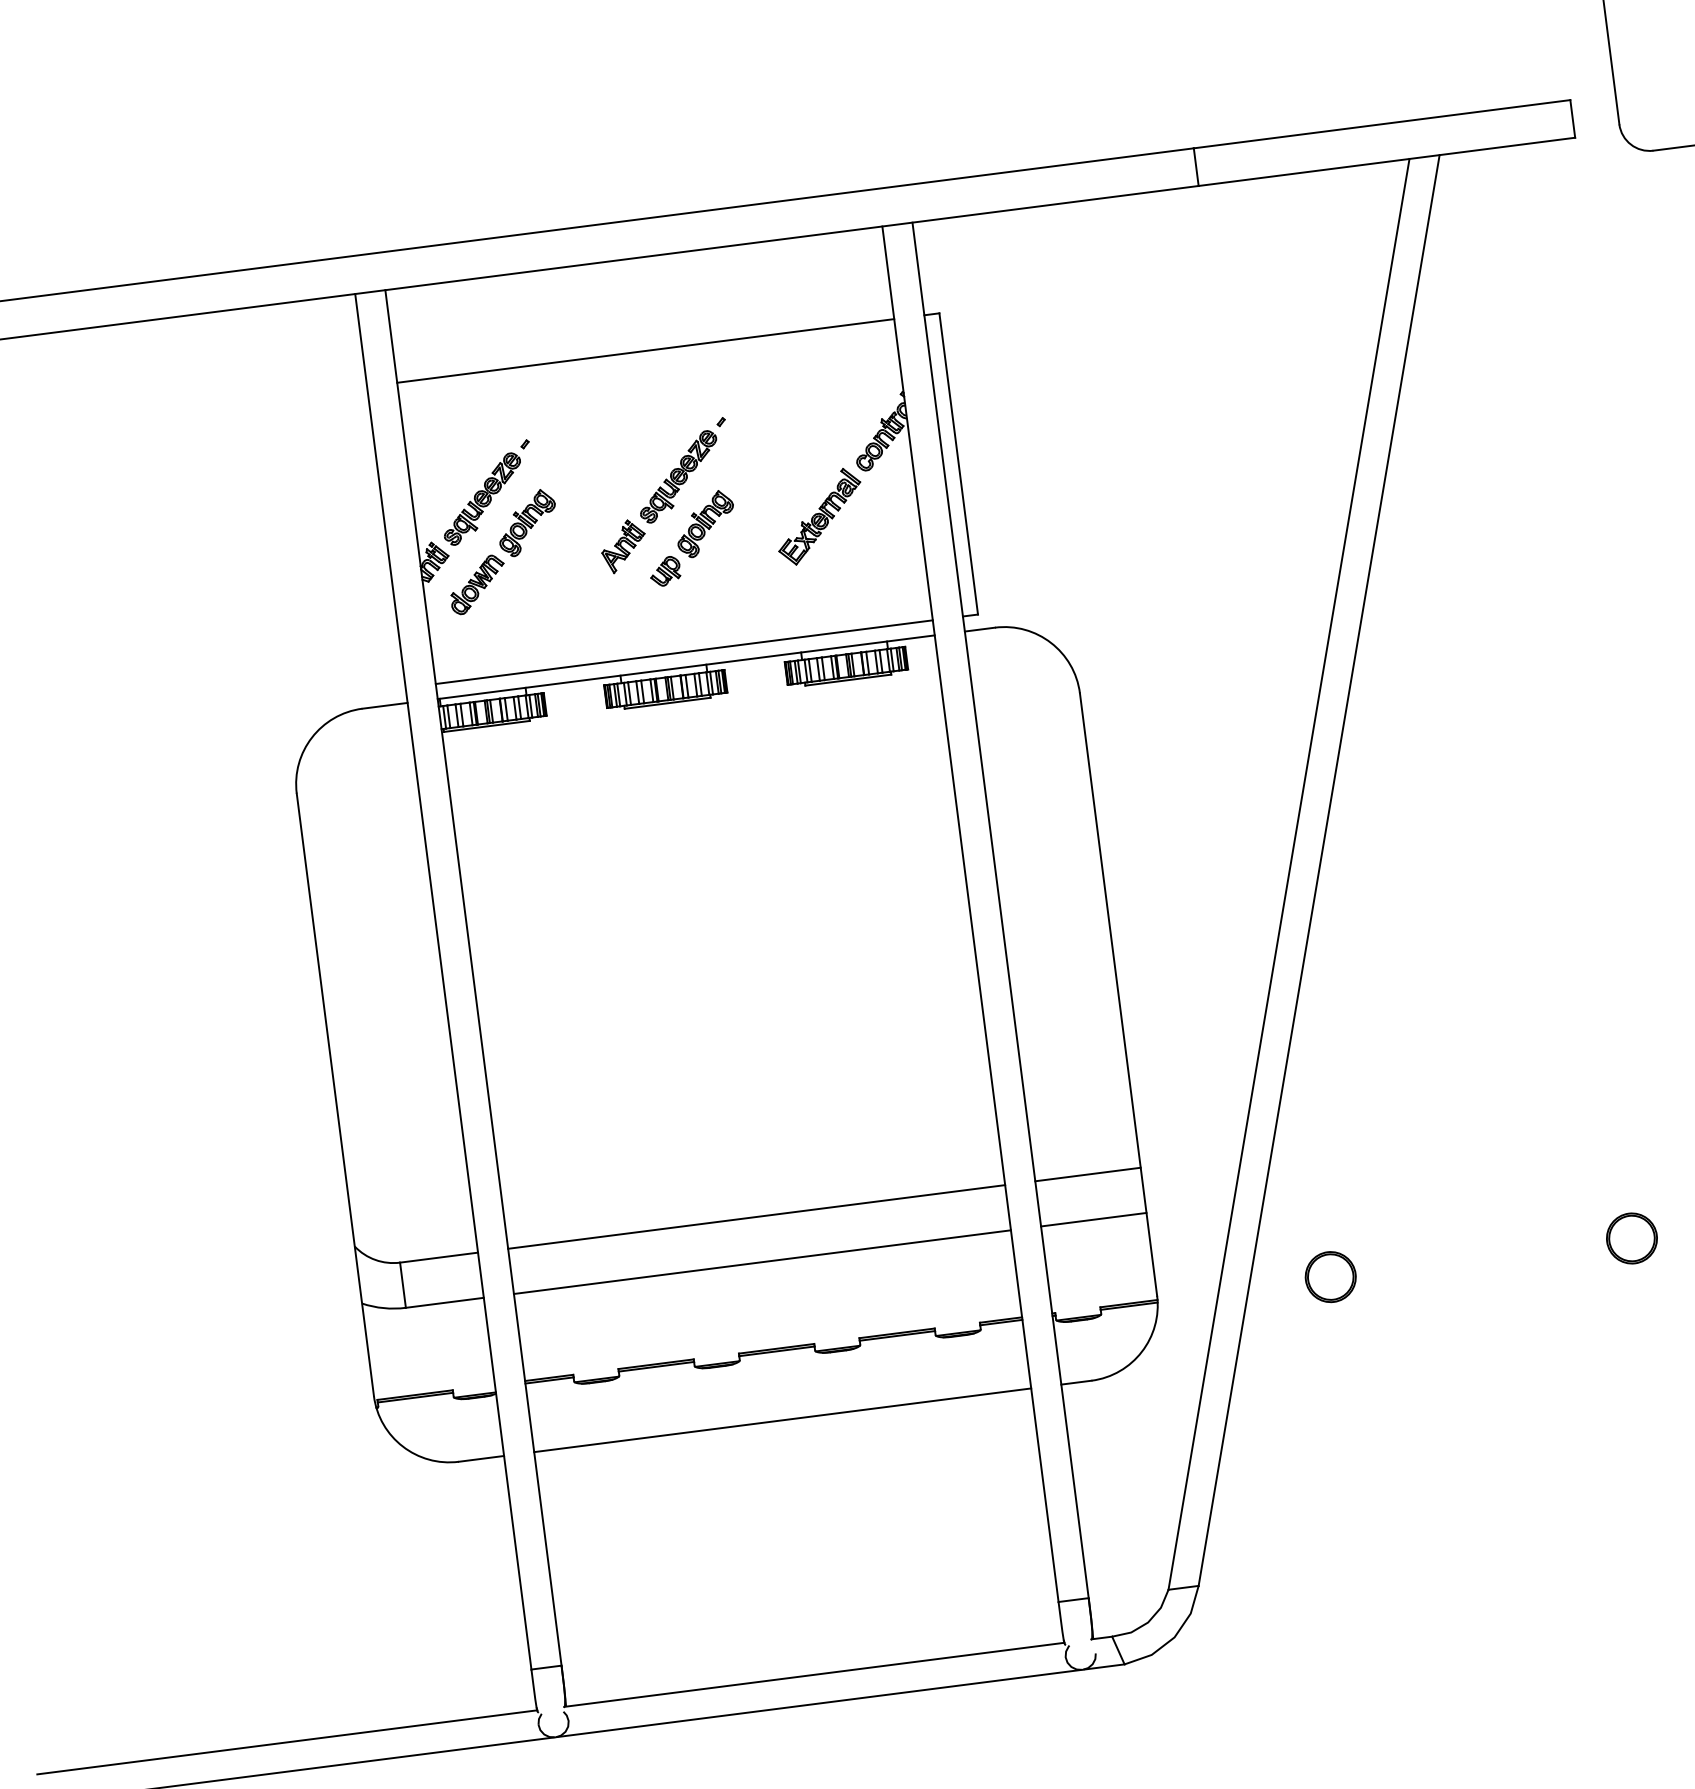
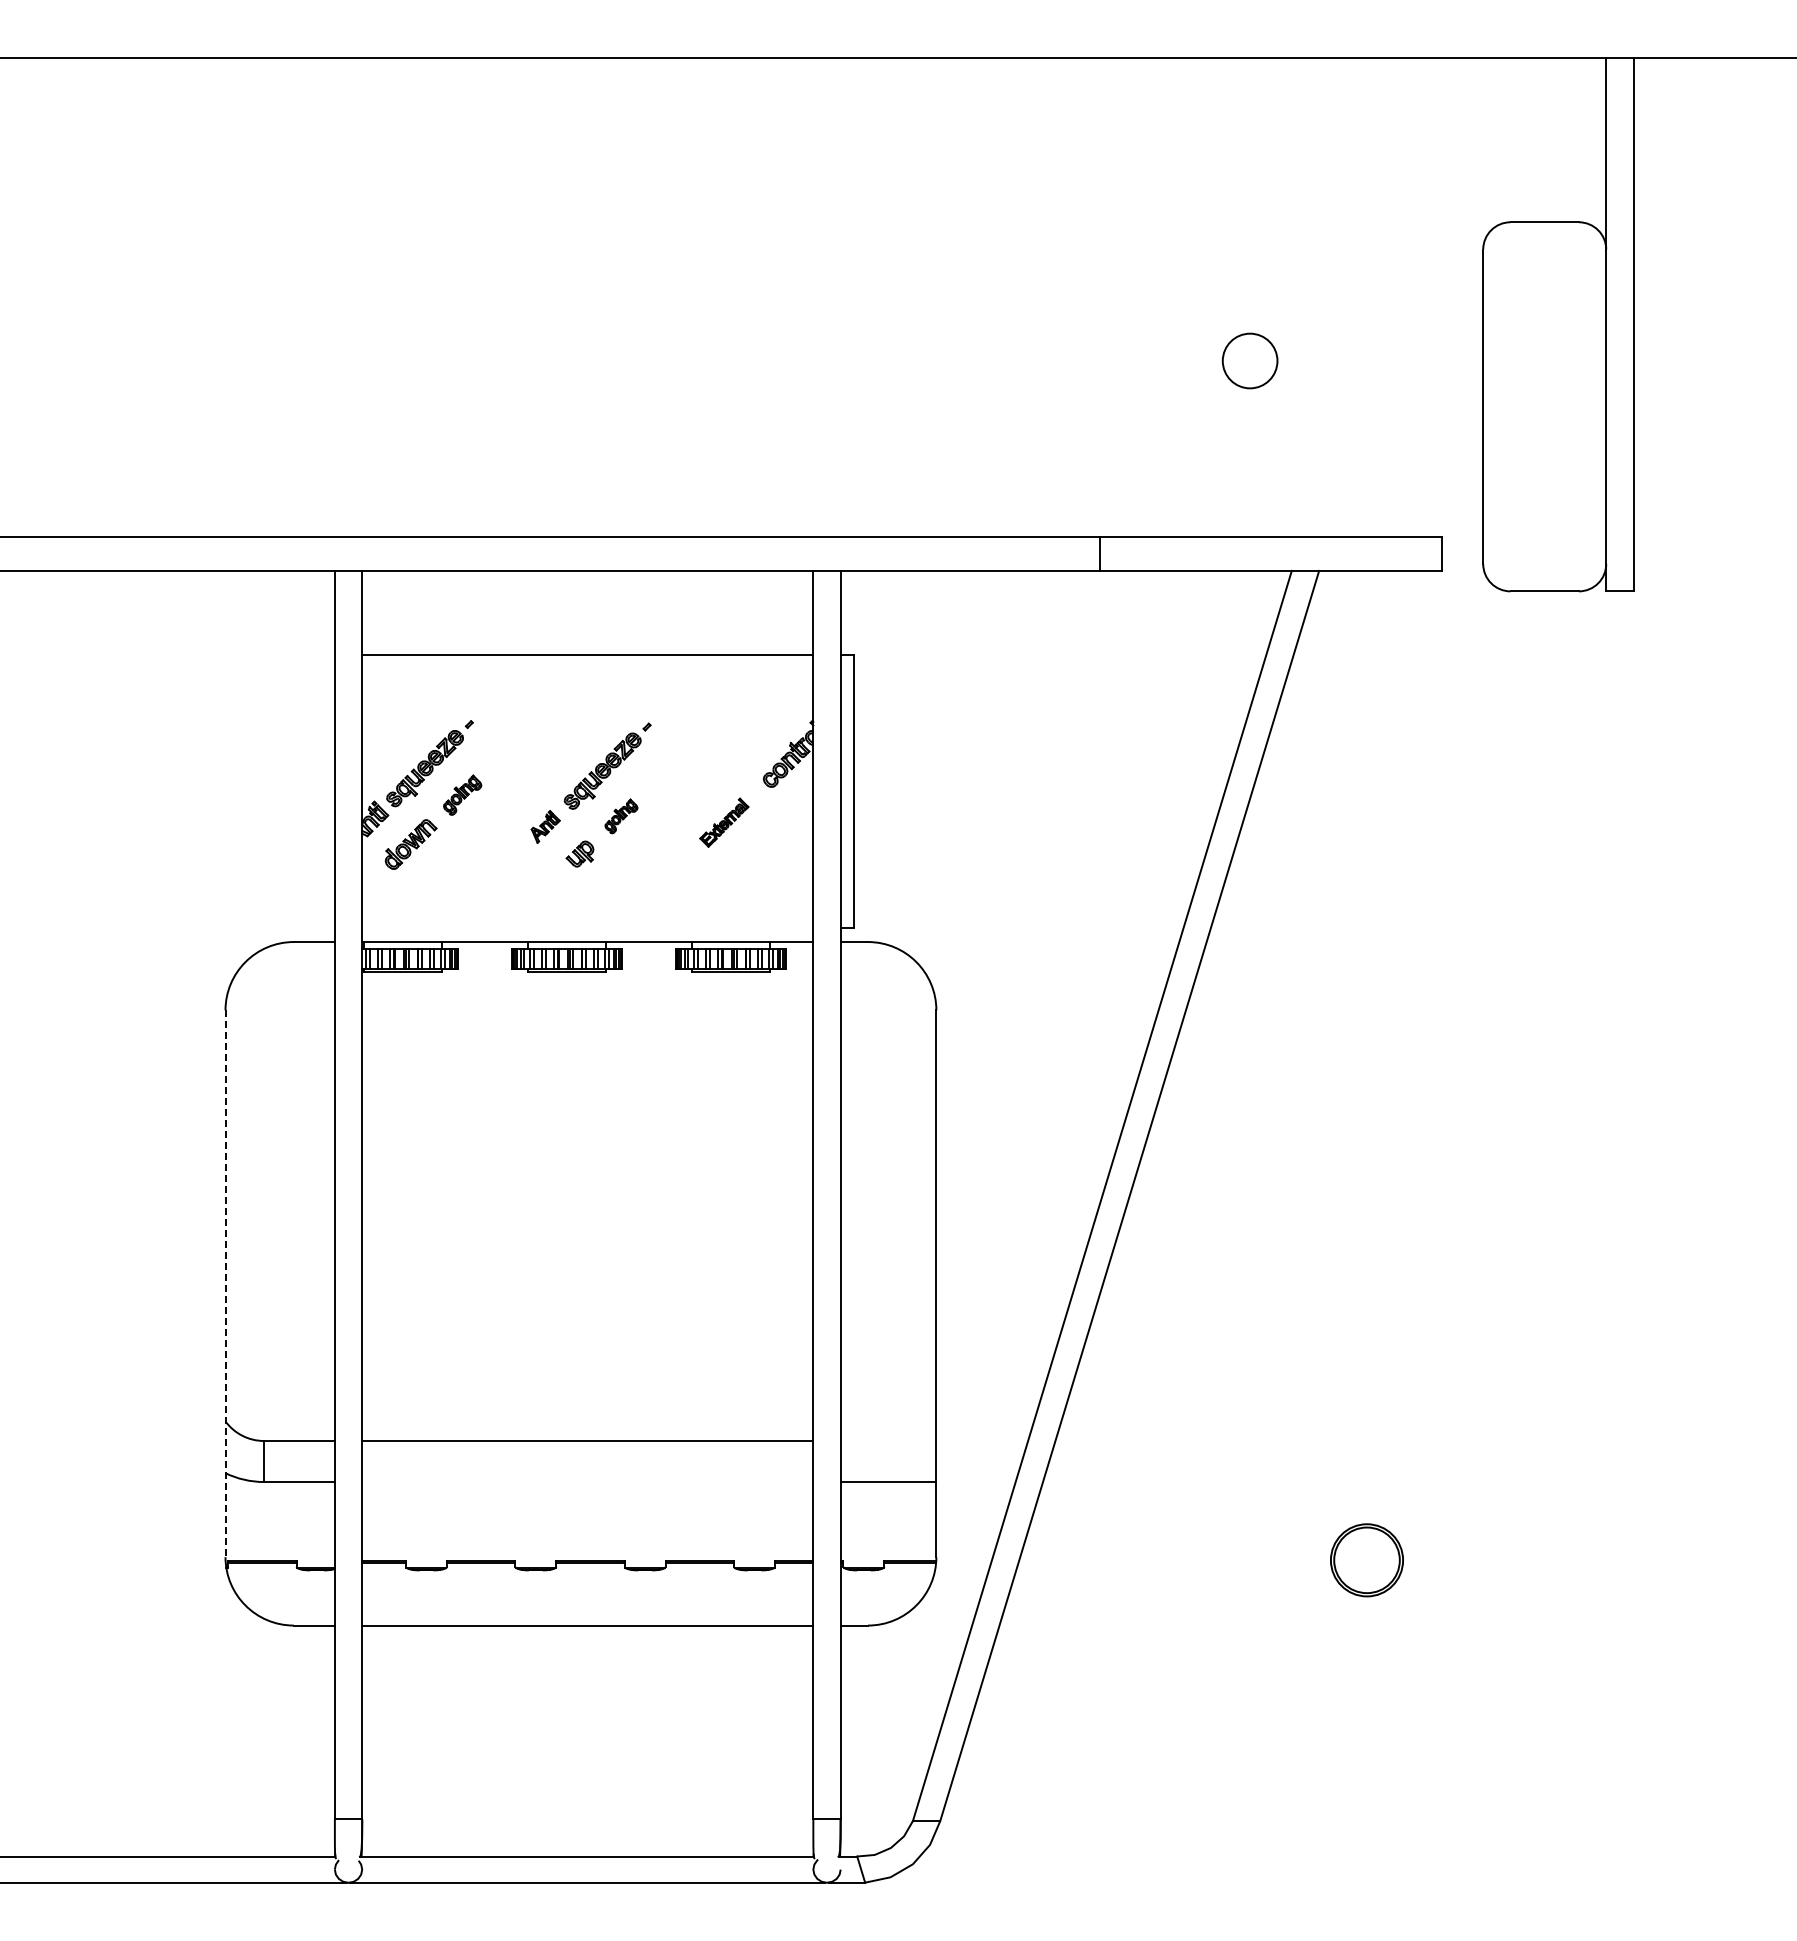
part: (819, 516) -> (724, 822), size x0.6
part: (527, 523) -> (462, 795), size x0.7
part: (705, 524) -> (621, 816), size x0.6
part: (623, 545) -> (545, 826), size x0.7
line: (684, 652) -> (587, 928), removed
line: (335, 1095) -> (225, 1284), solid -> dashed
line: (1088, 1175) -> (888, 1441), removed
part: (1631, 1238) -> (1366, 1560), size x1.6
line: (762, 1262) -> (587, 1482), removed
part: (1330, 1277) -> (1093, 1560), removed

